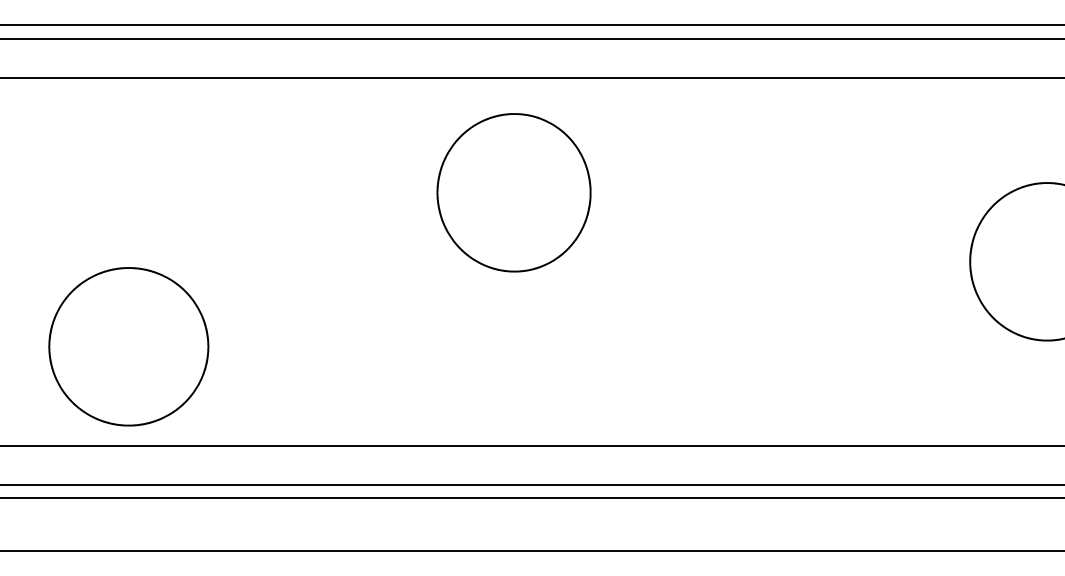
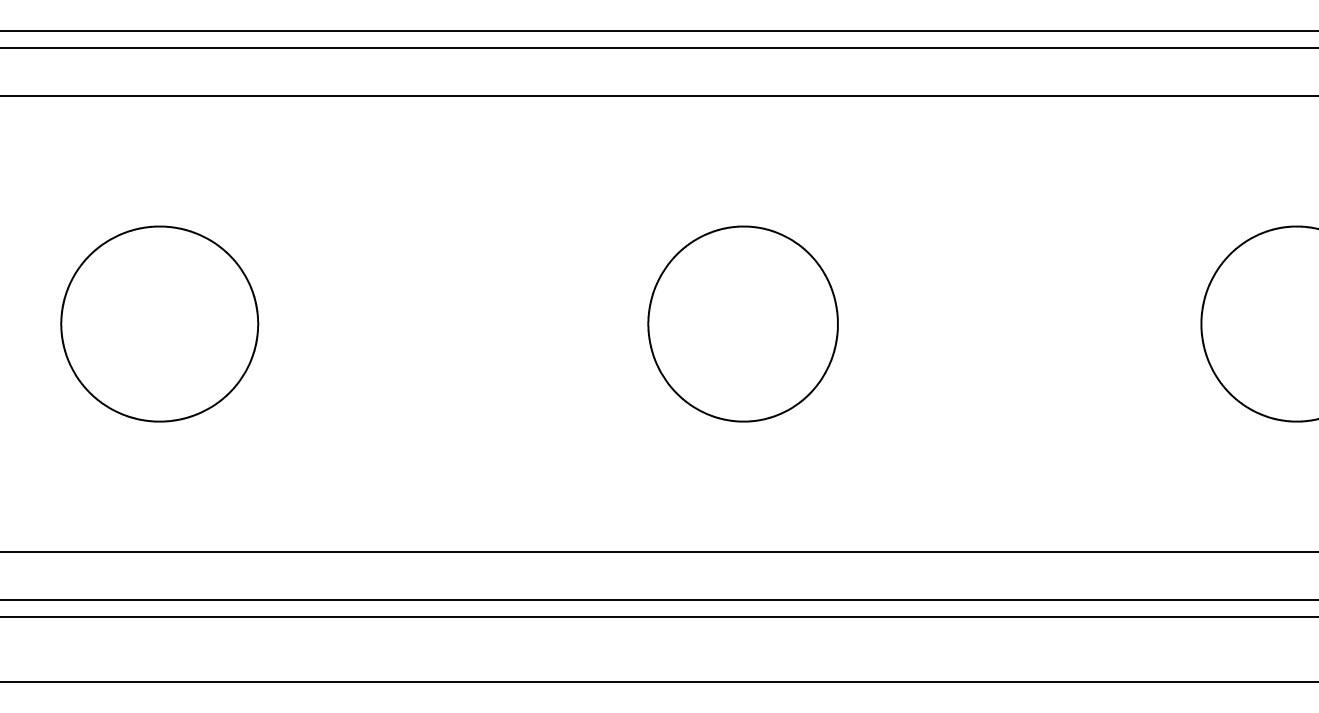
part: (513, 192) -> (742, 323), moved
part: (128, 346) -> (159, 323), moved

